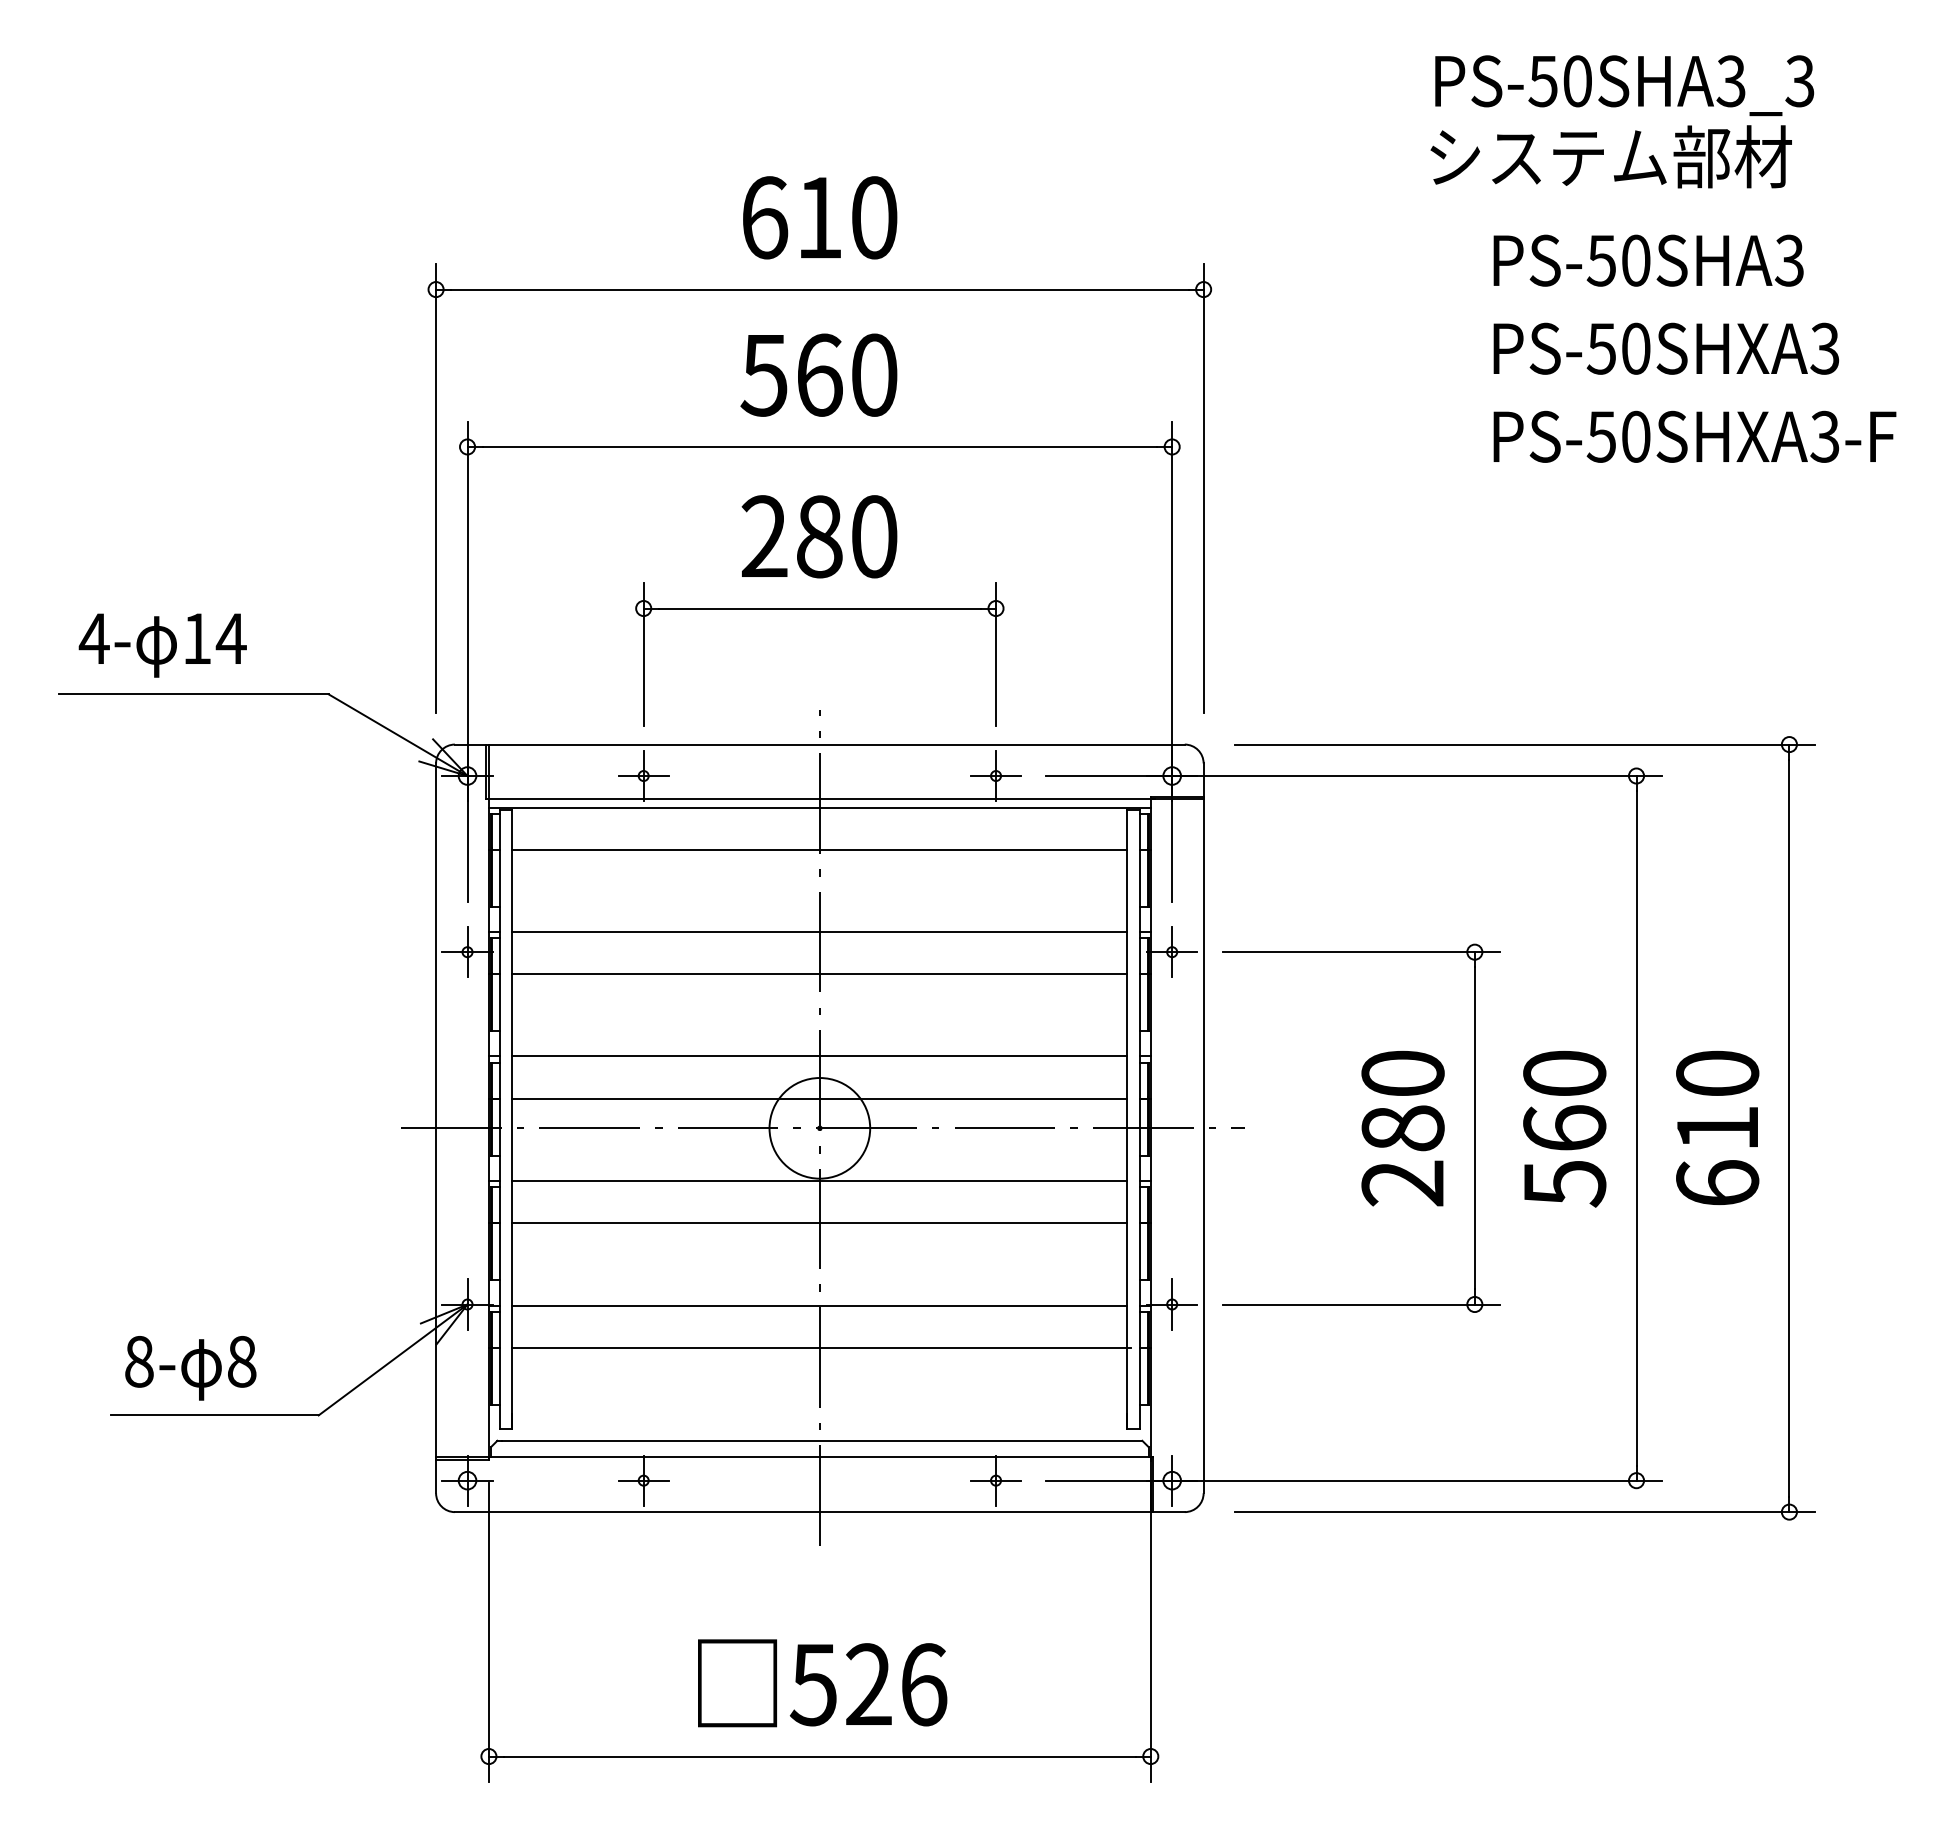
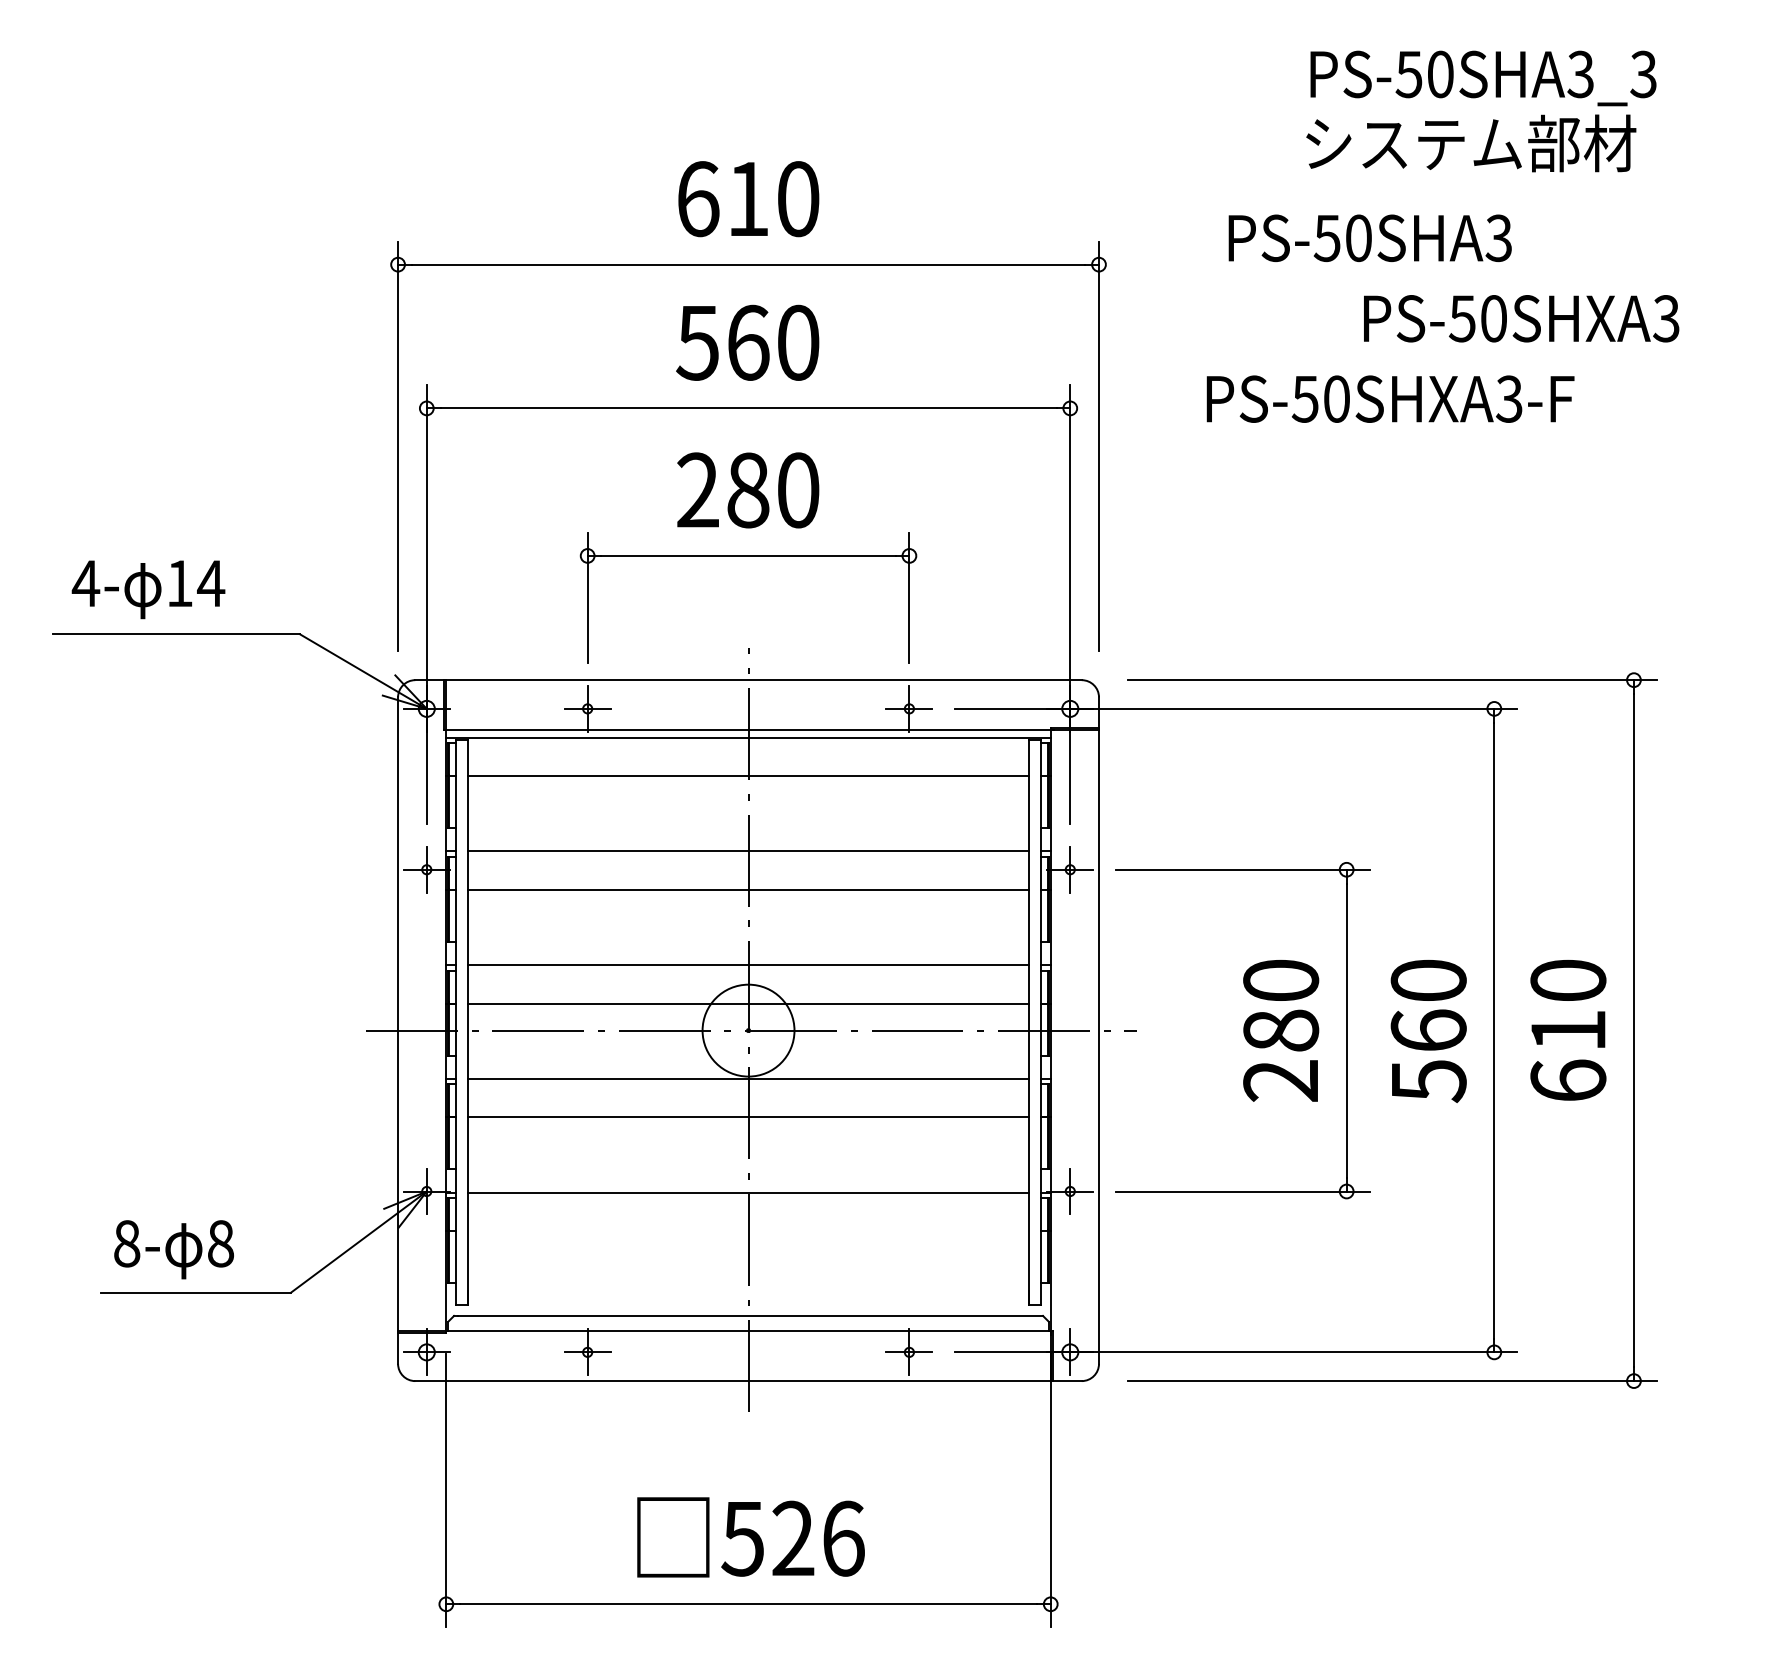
text: (1648, 260) -> (1370, 238), moved
text: (1694, 436) -> (1390, 398), moved
line: (821, 1347) -> (750, 1230), removed

